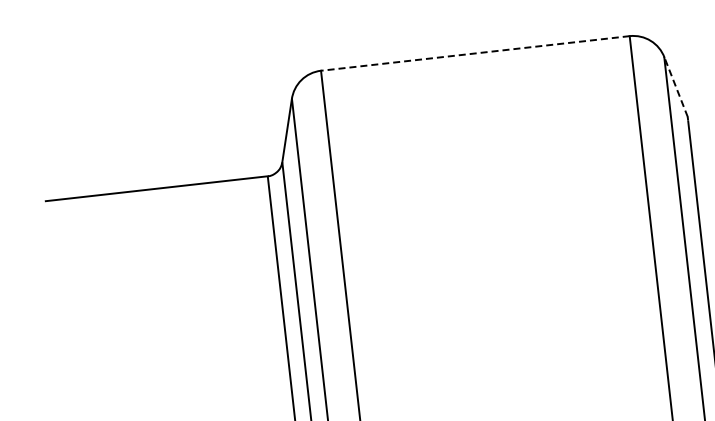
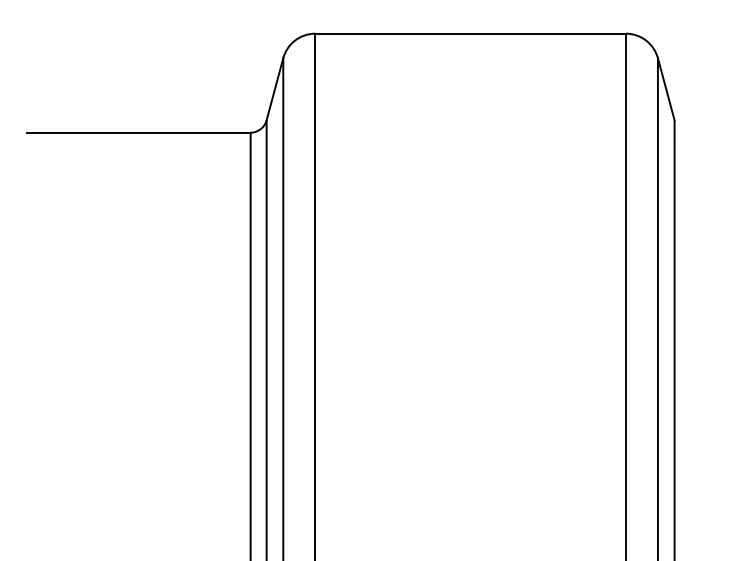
line: (475, 53) -> (470, 33), dashed -> solid
line: (676, 86) -> (666, 88), dashed -> solid

